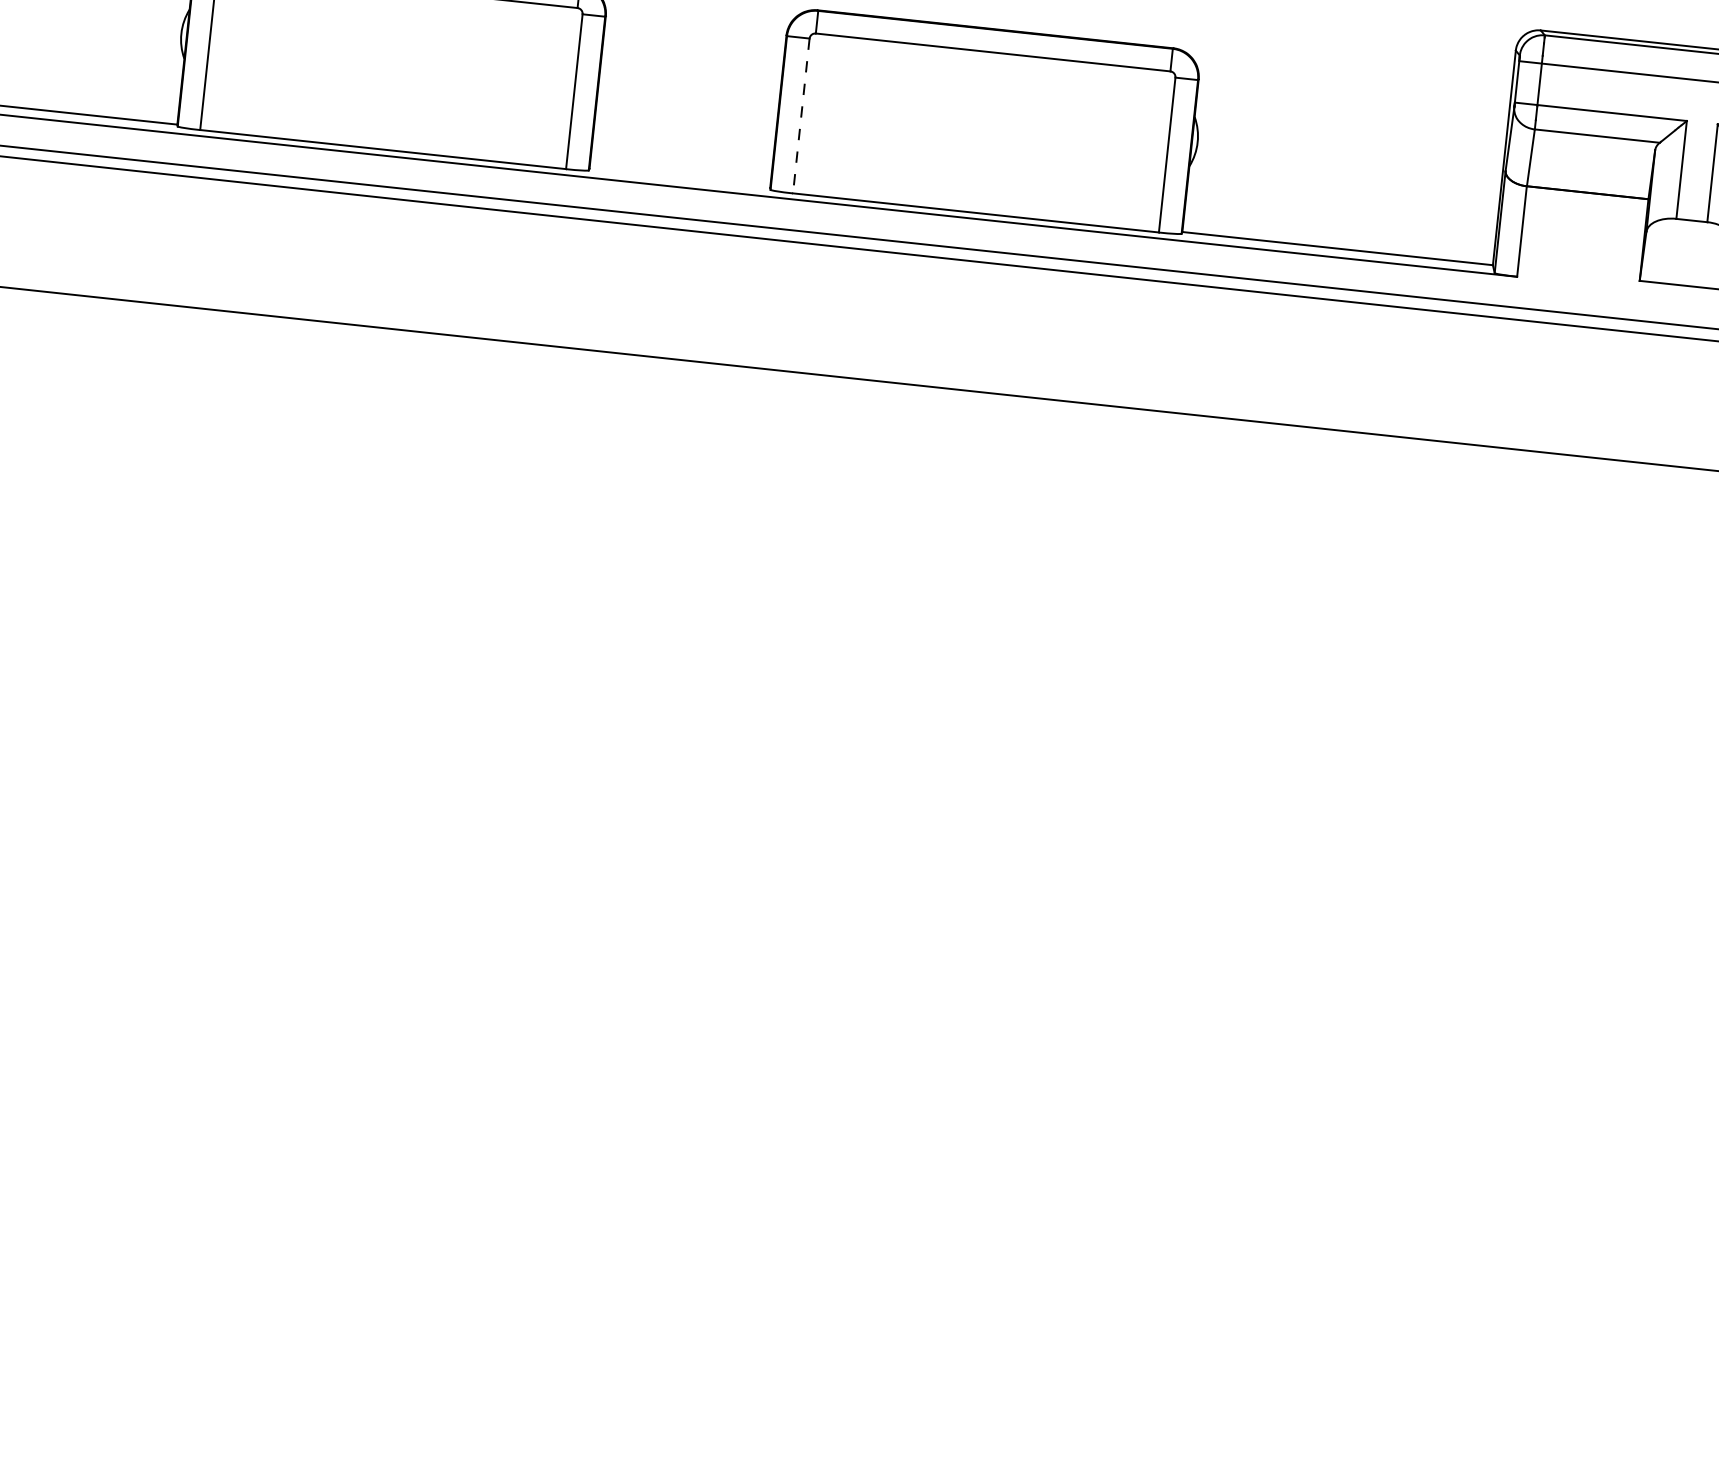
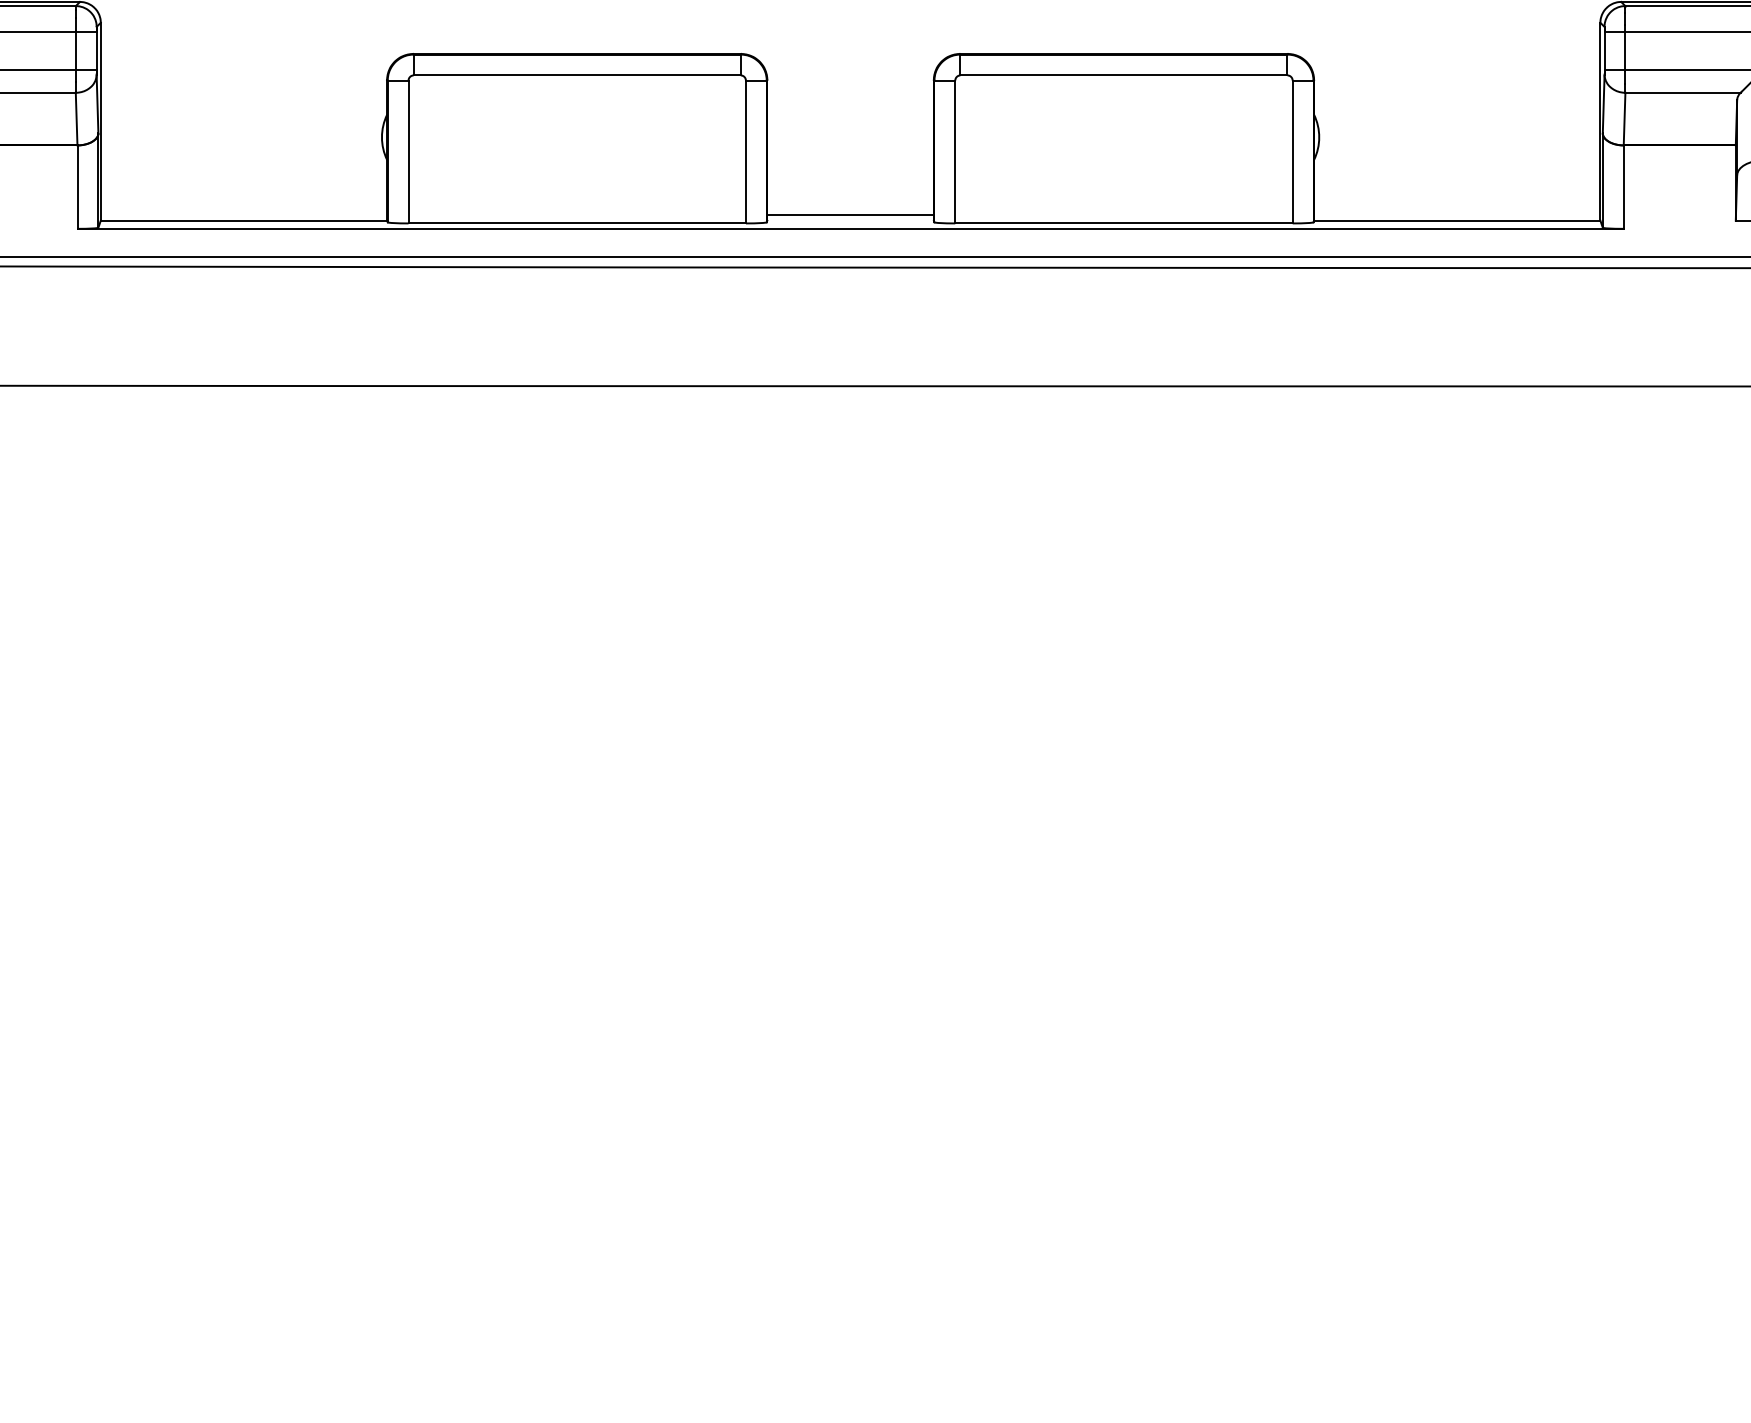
line: (801, 116) -> (955, 152), dashed -> solid
line: (680, 172) -> (850, 215), added

